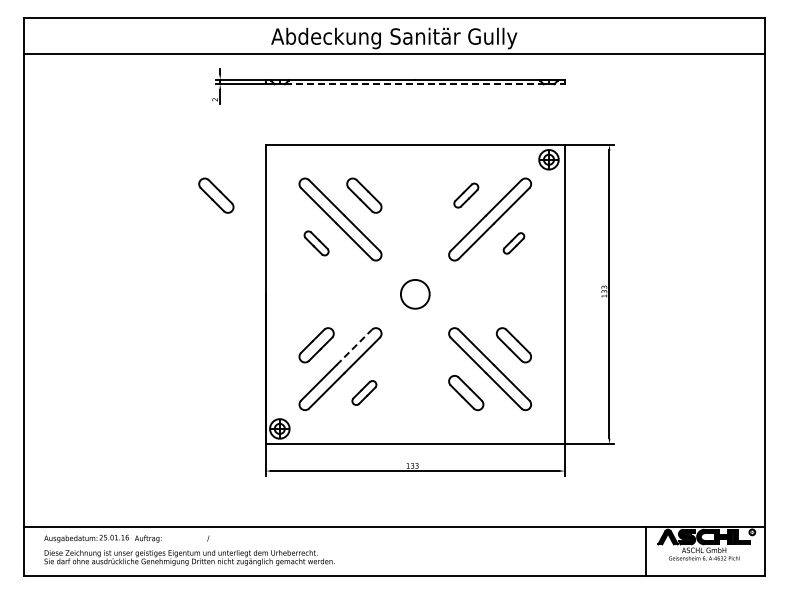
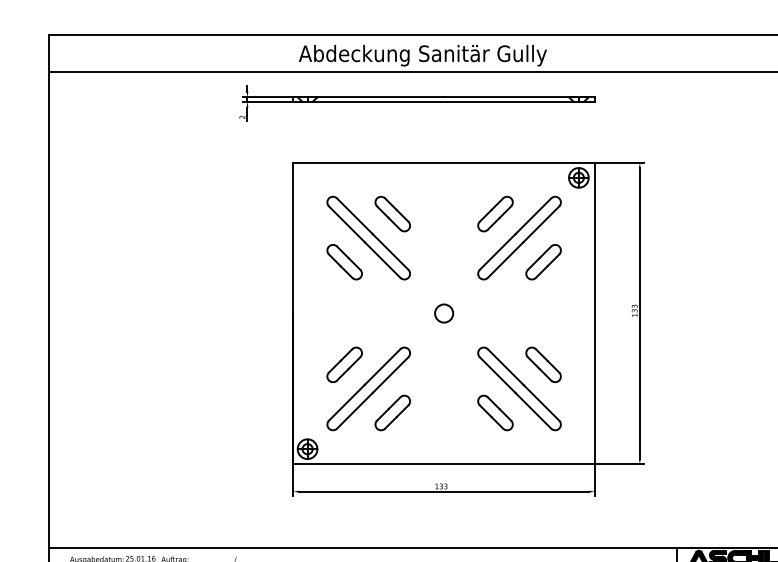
line: (424, 84) -> (453, 102), dashed -> solid
part: (216, 195) -> (243, 213), removed
part: (466, 195) -> (495, 213), size x1.43
part: (316, 243) -> (344, 262), size x1.43
part: (513, 243) -> (543, 262), size x1.67
circle: (415, 294) -> (444, 313), size x0.62
line: (354, 347) -> (382, 367), dashed -> solid
part: (364, 392) -> (392, 412), size x1.43

